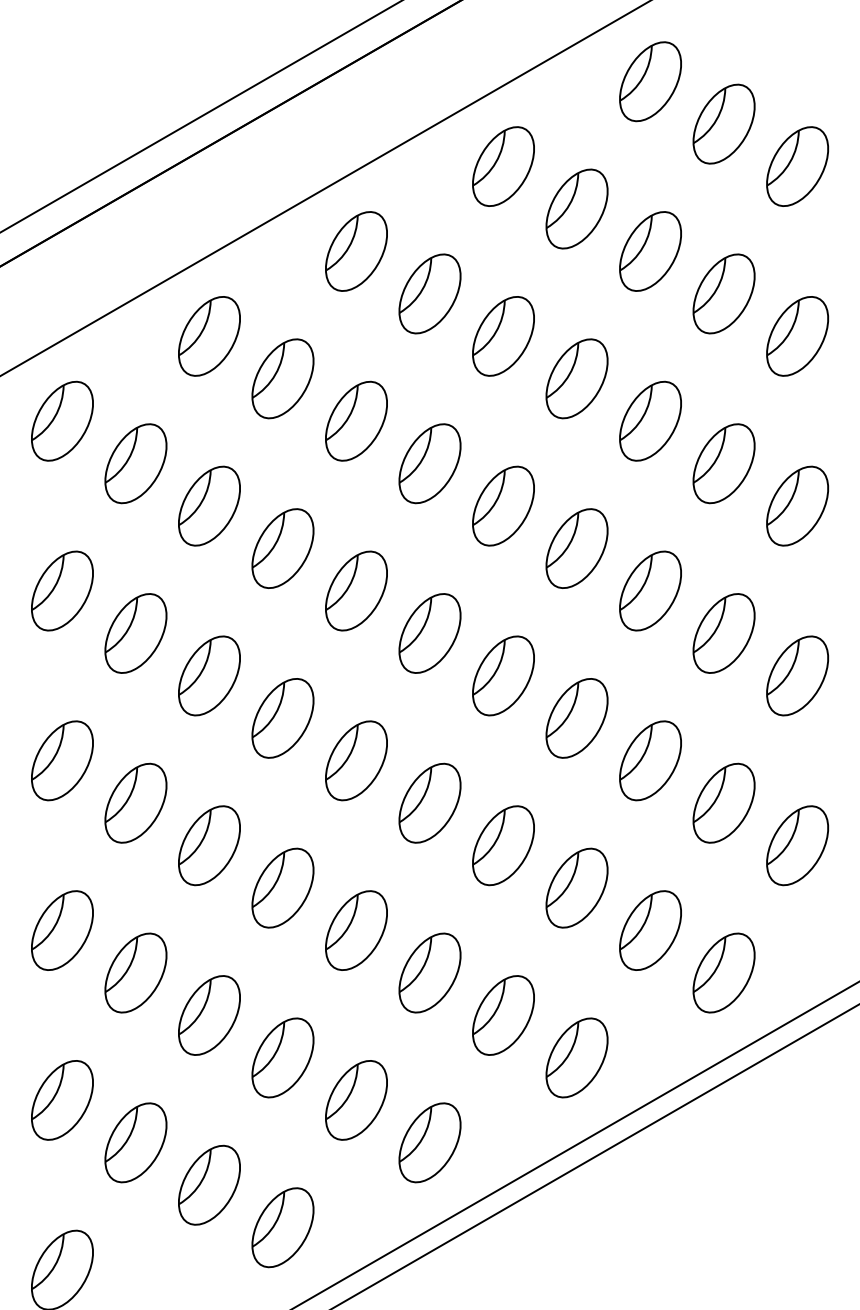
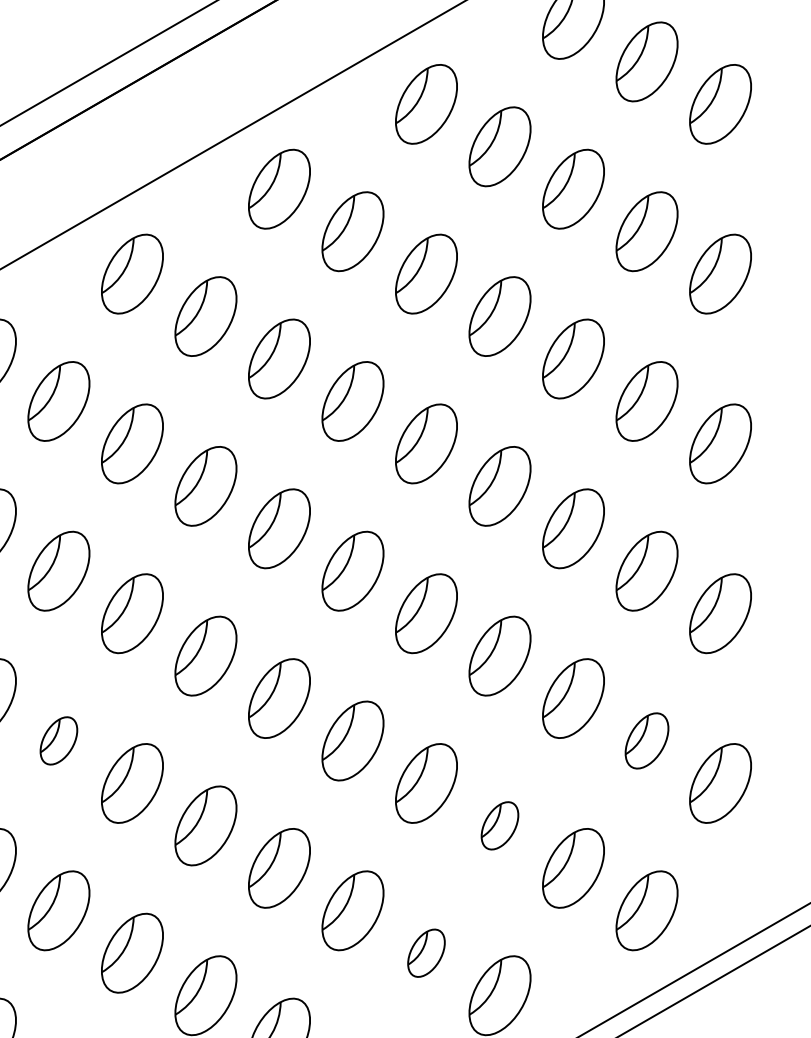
part: (135, 802) -> (58, 740), size x0.6
part: (723, 802) -> (646, 740), size x0.7
part: (576, 887) -> (499, 825), size x0.6
part: (503, 1015) -> (426, 953), size x0.6

